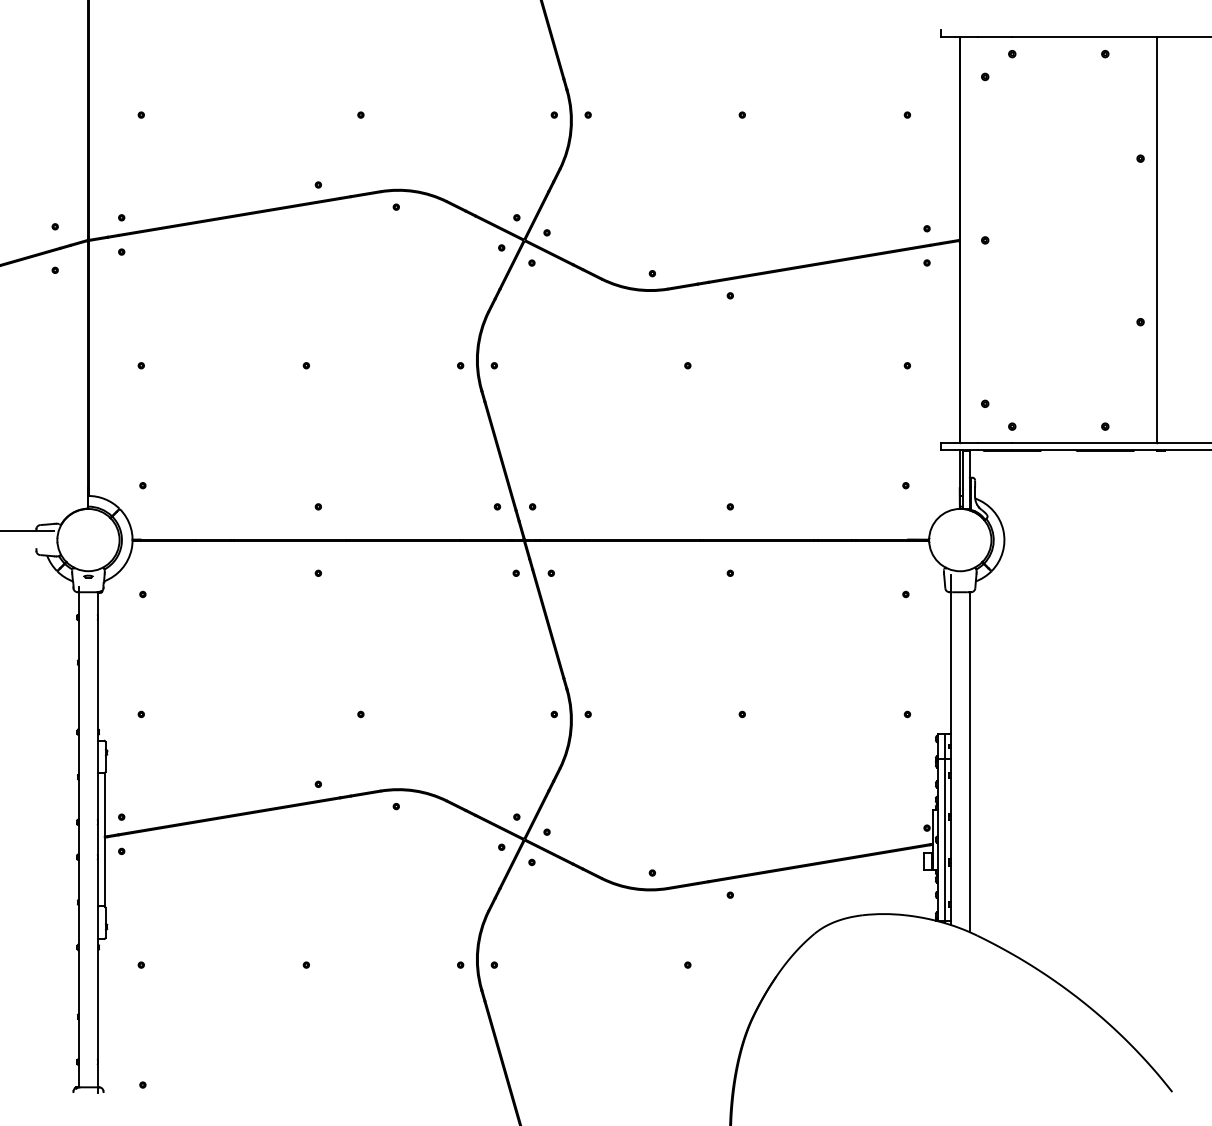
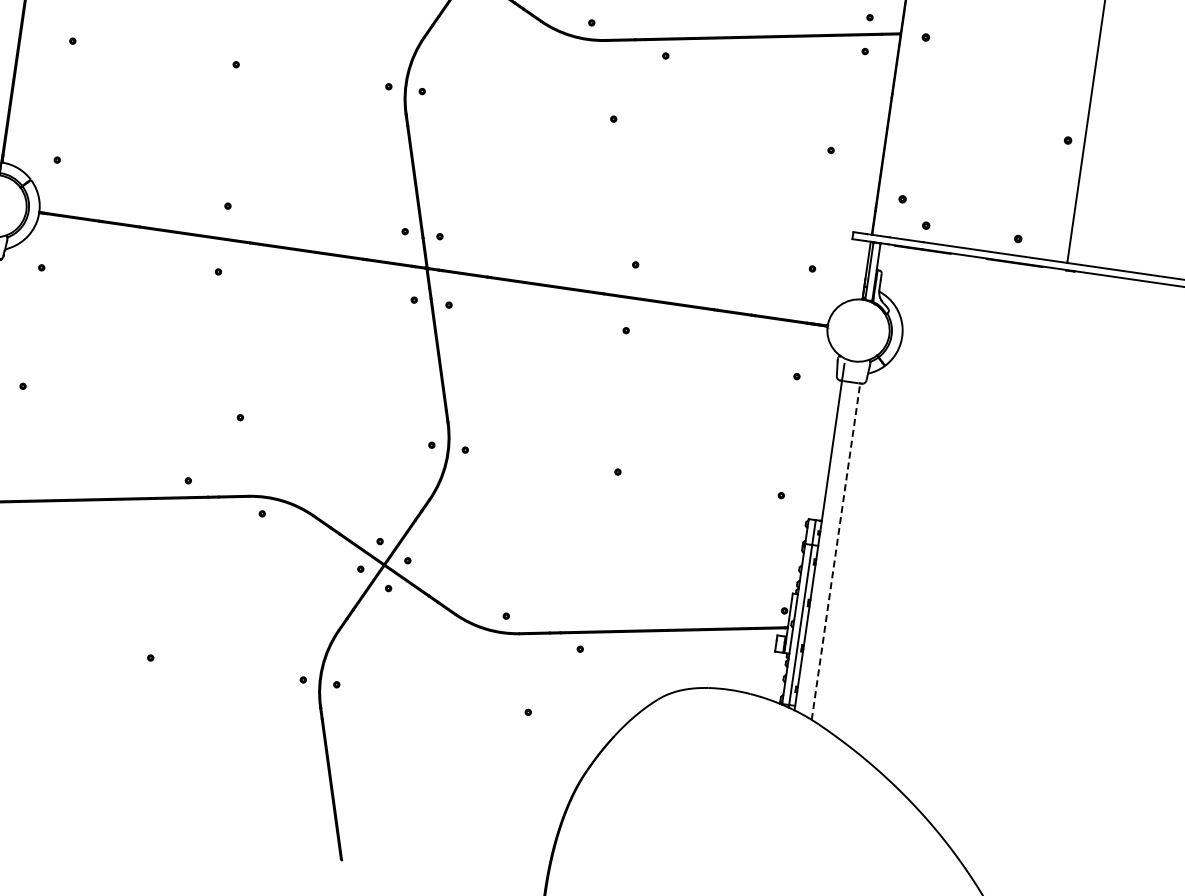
line: (969, 762) -> (835, 552), solid -> dashed

